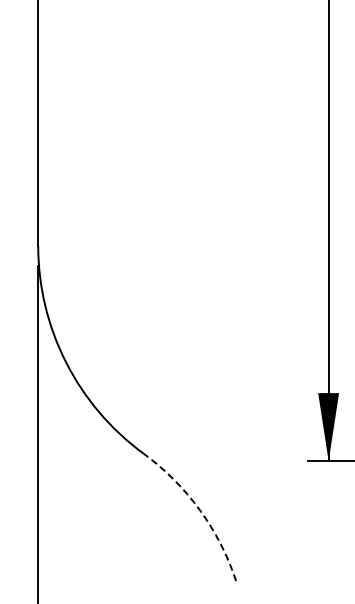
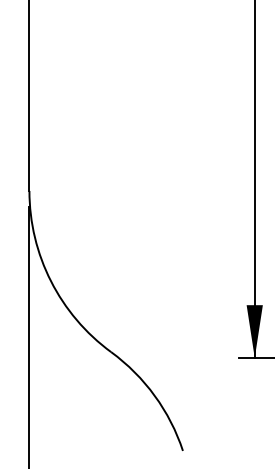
arc: (199, 510) -> (154, 396), dashed -> solid

